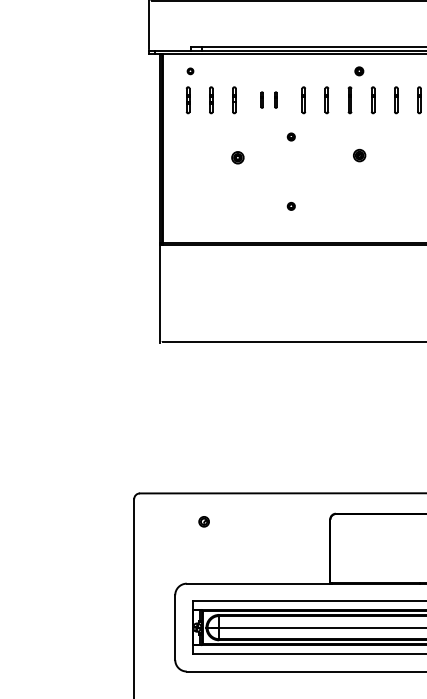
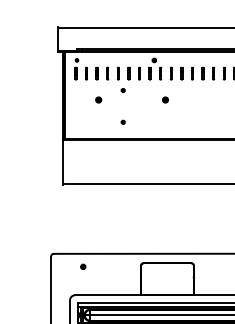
part: (267, 99) -> (112, 73), size x1.67
part: (359, 154) -> (165, 99), moved

